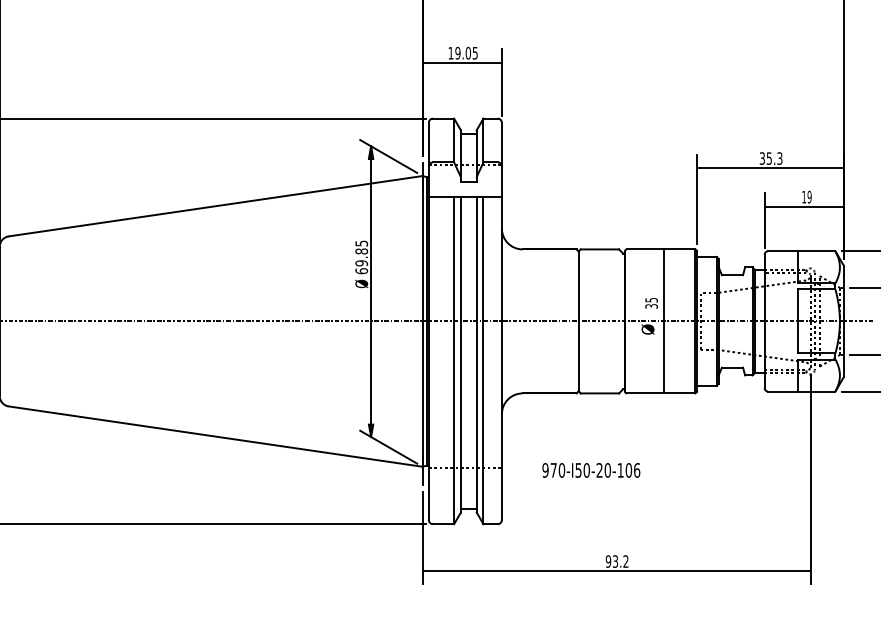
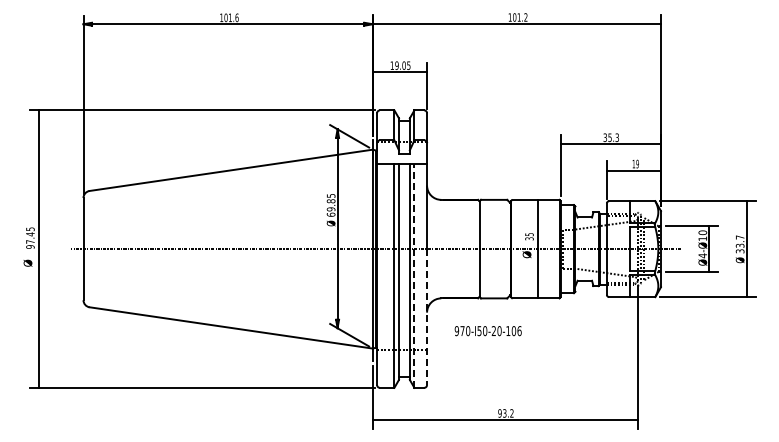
line: (483, 359) -> (414, 275), solid -> dashed
line: (502, 421) -> (427, 317), solid -> dashed
text: (590, 471) -> (487, 331), moved

